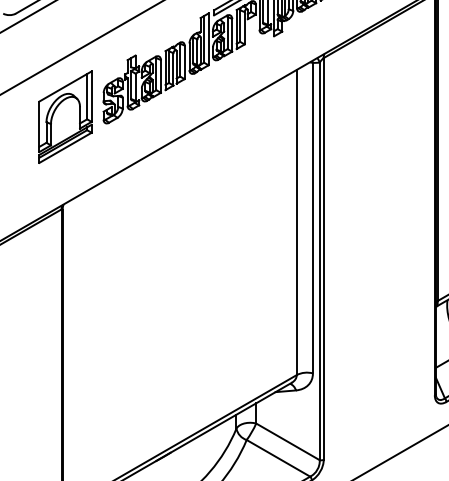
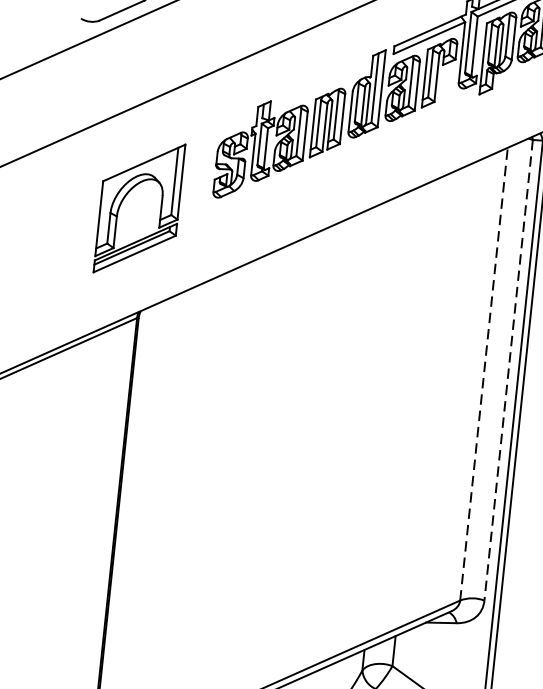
part: (65, 116) -> (139, 207), moved
line: (312, 218) -> (507, 370), solid -> dashed
line: (296, 222) -> (483, 374), solid -> dashed

